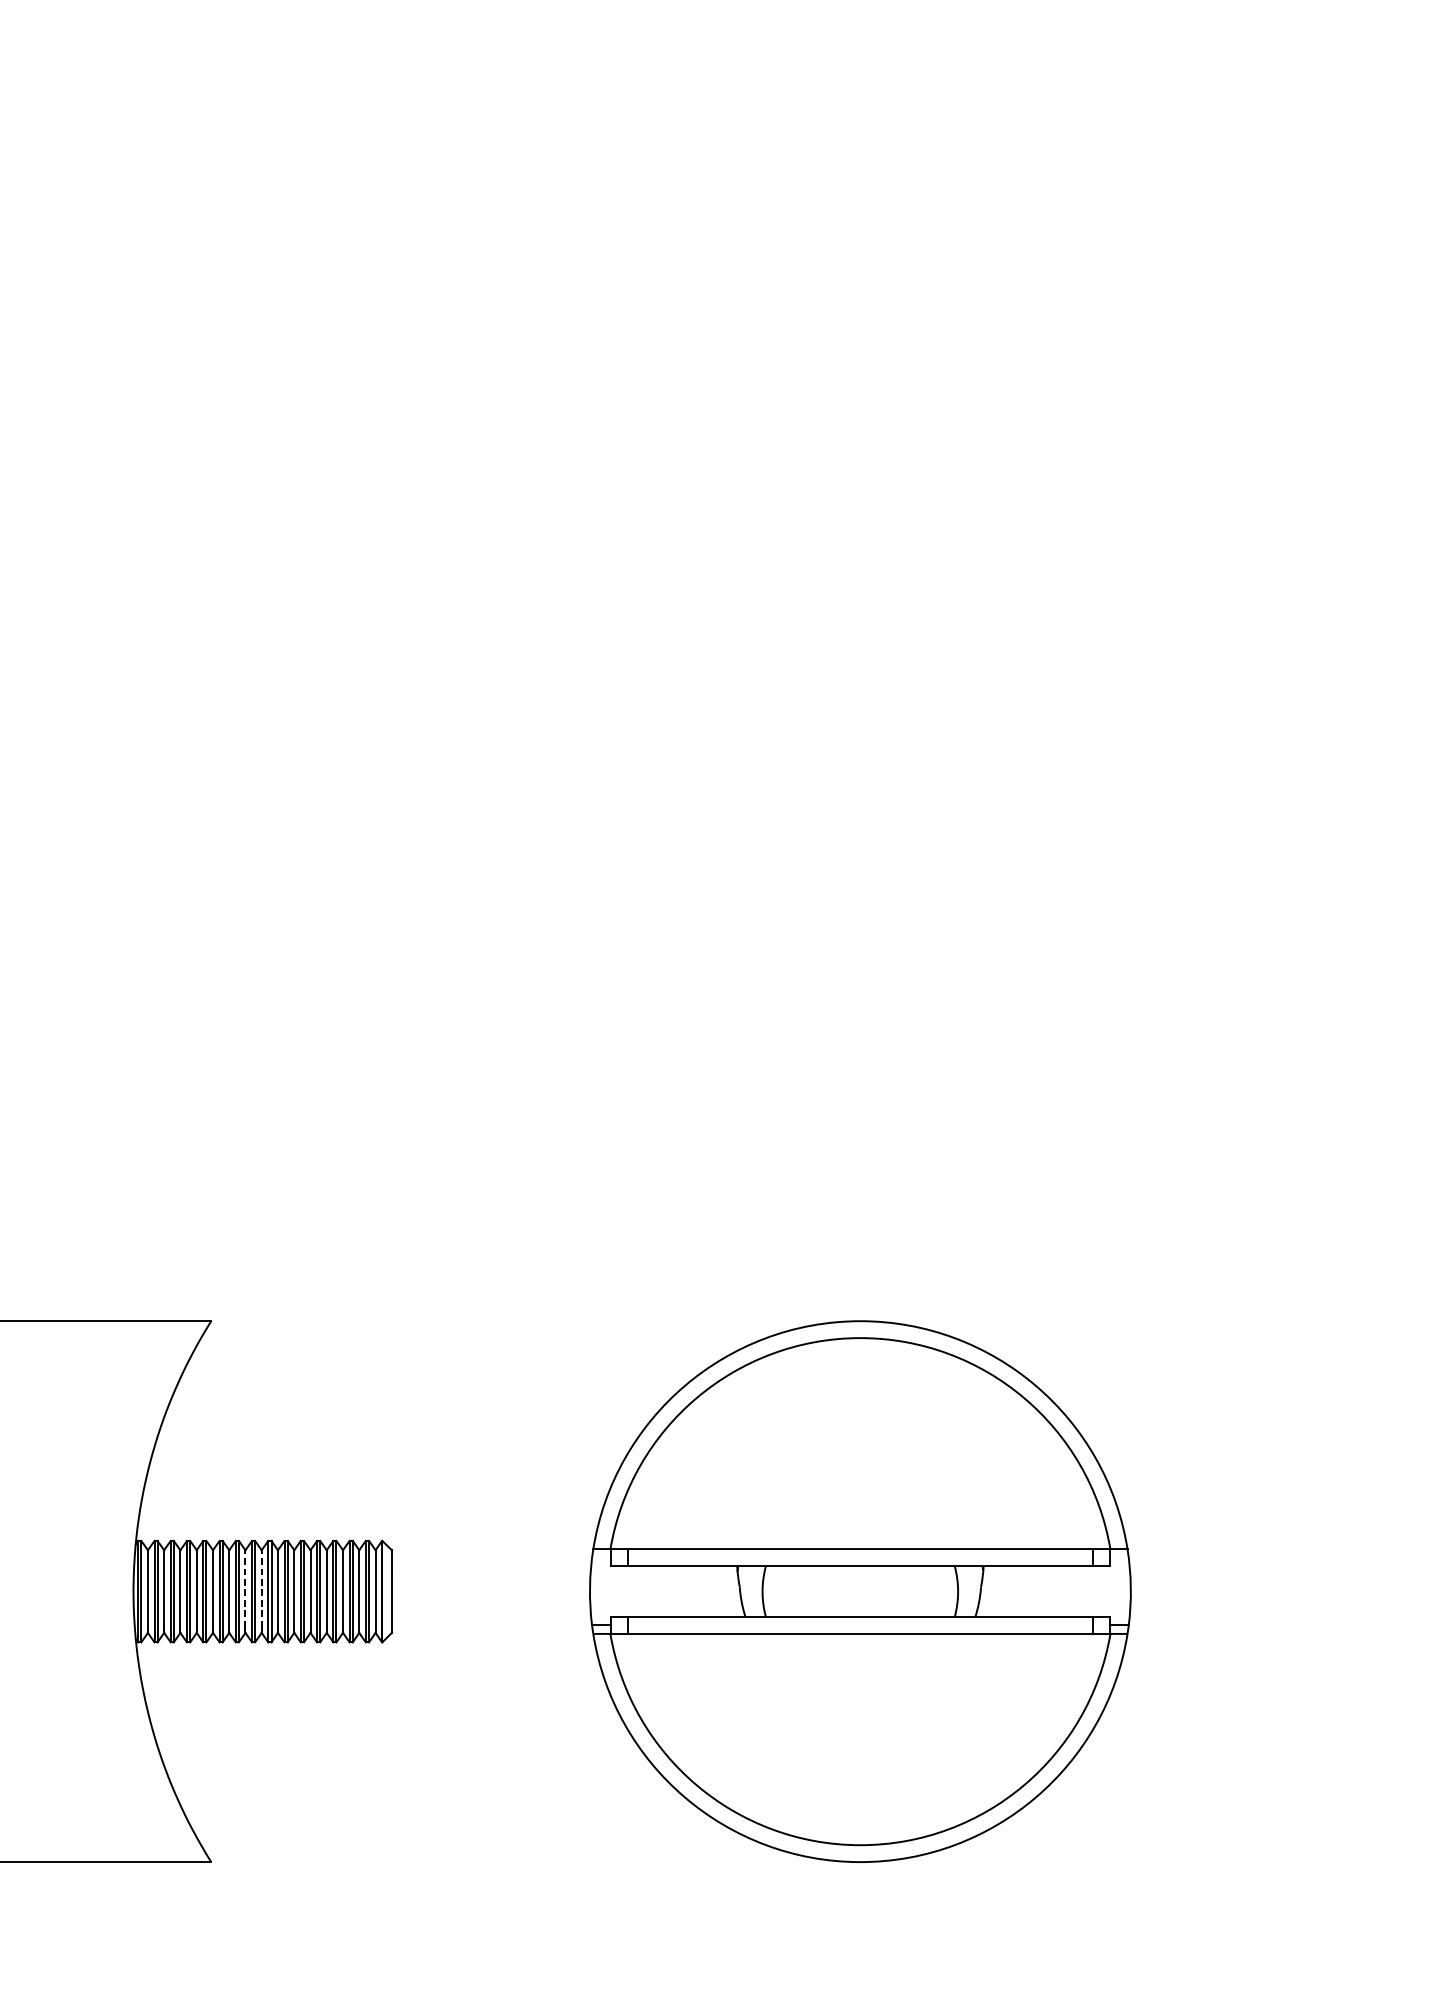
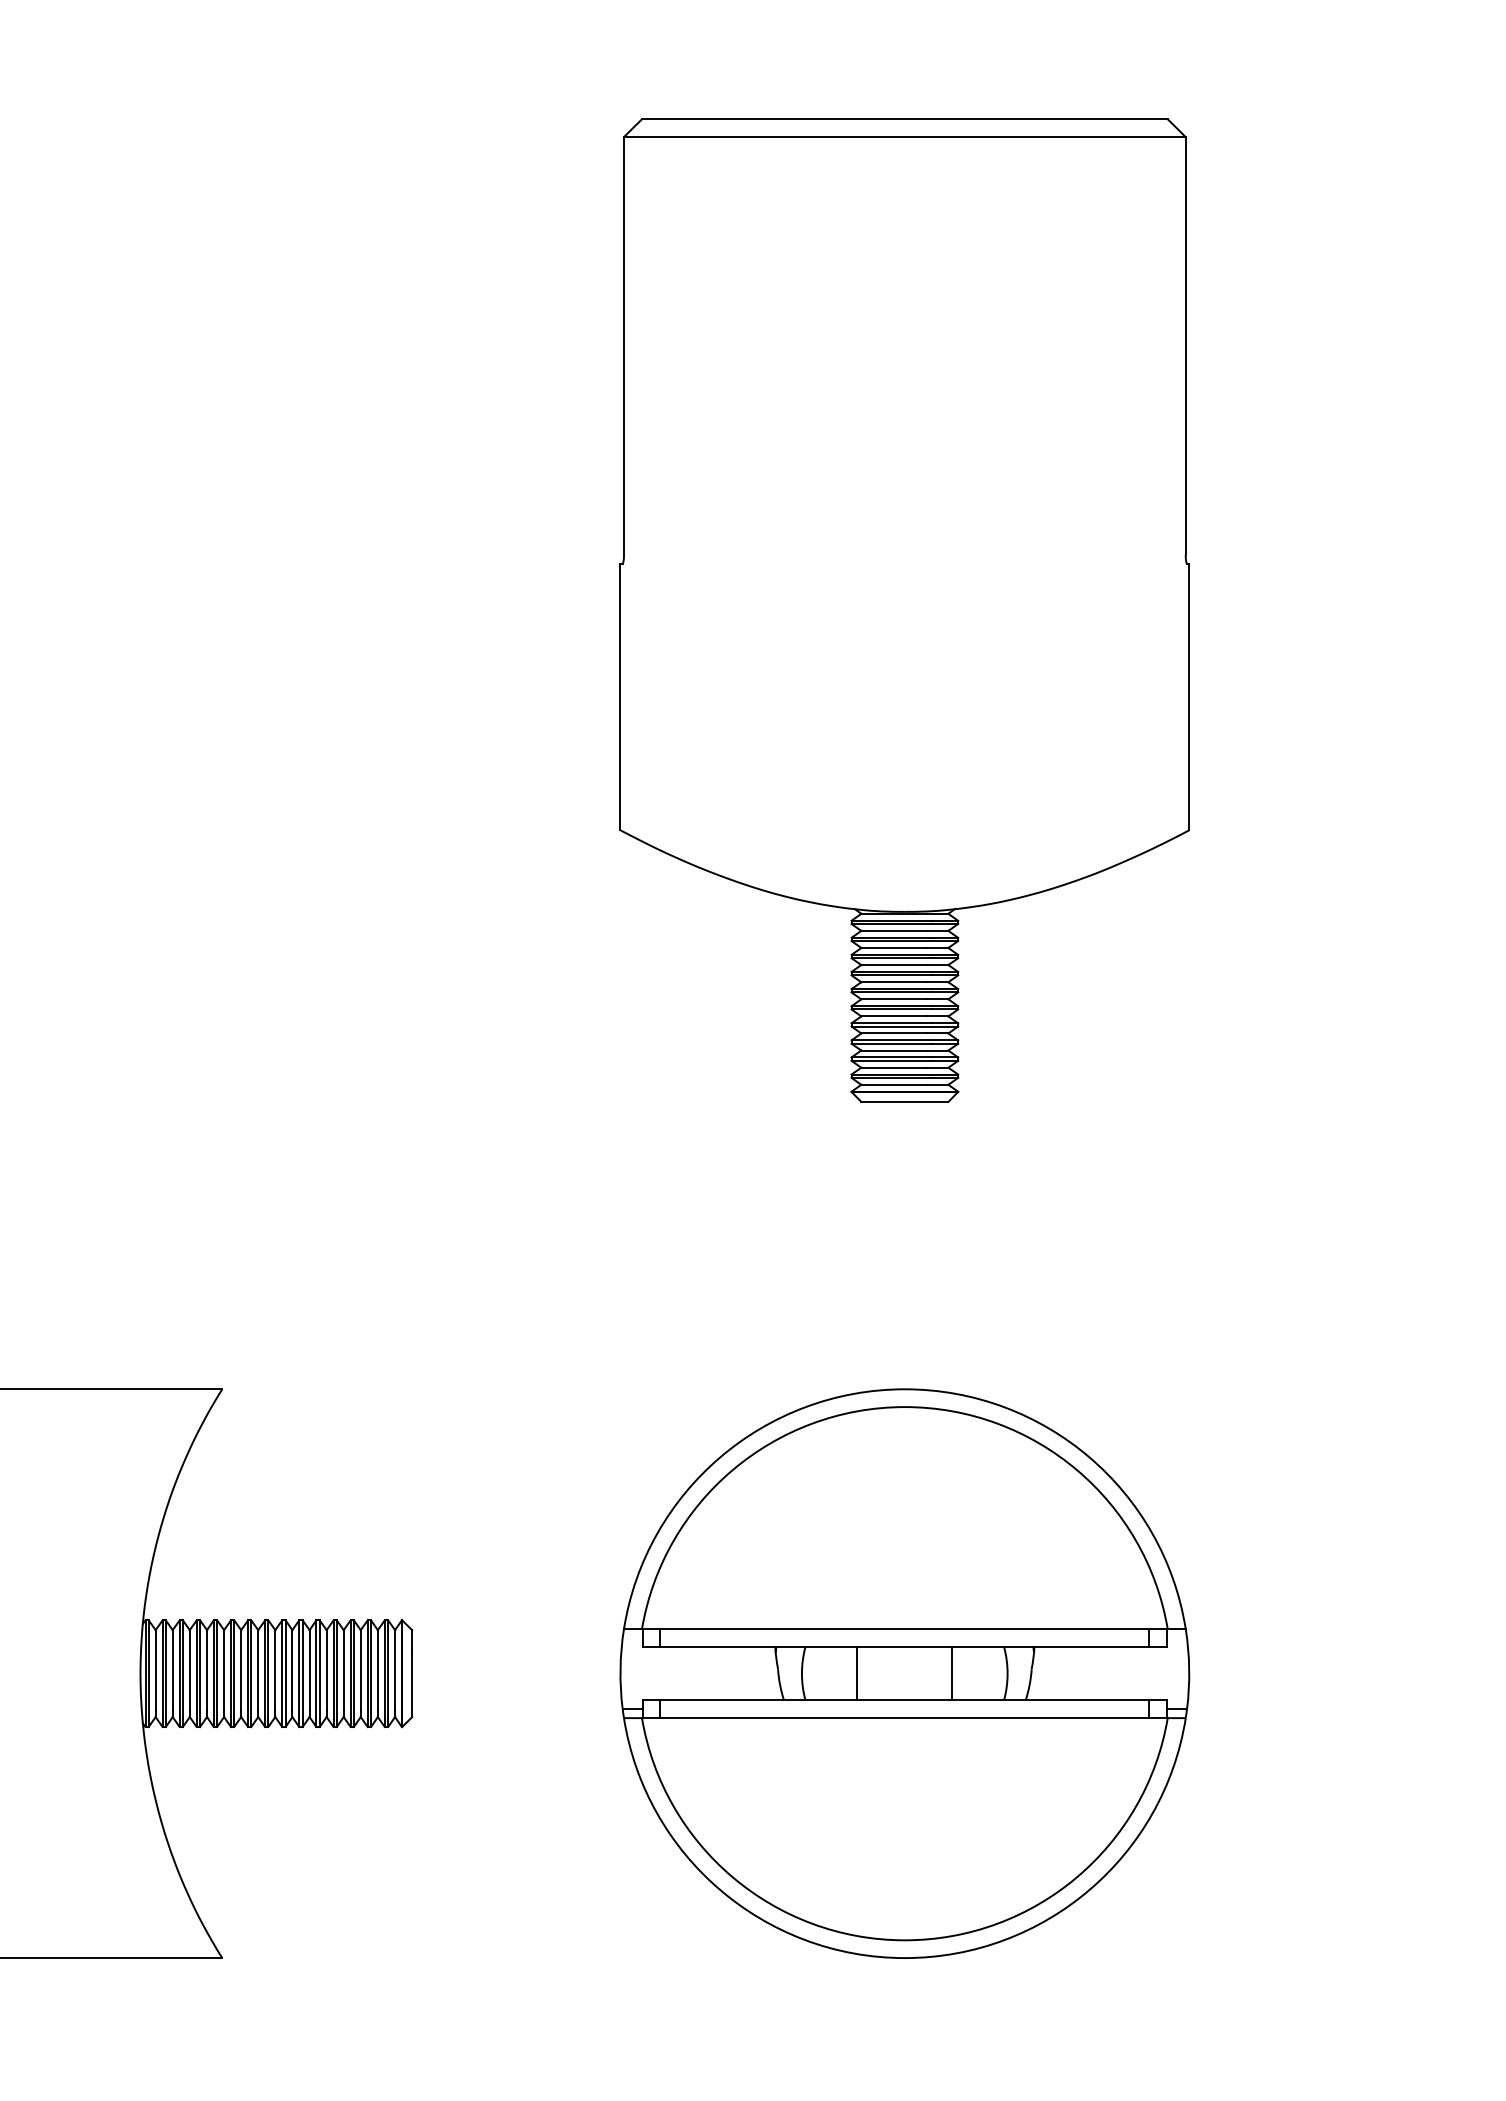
part: (860, 580) -> (904, 610), added
line: (245, 1588) -> (258, 1670), dashed -> solid
line: (261, 1588) -> (275, 1670), dashed -> solid
line: (815, 1591) -> (857, 1673), added
line: (905, 1591) -> (952, 1673), added

